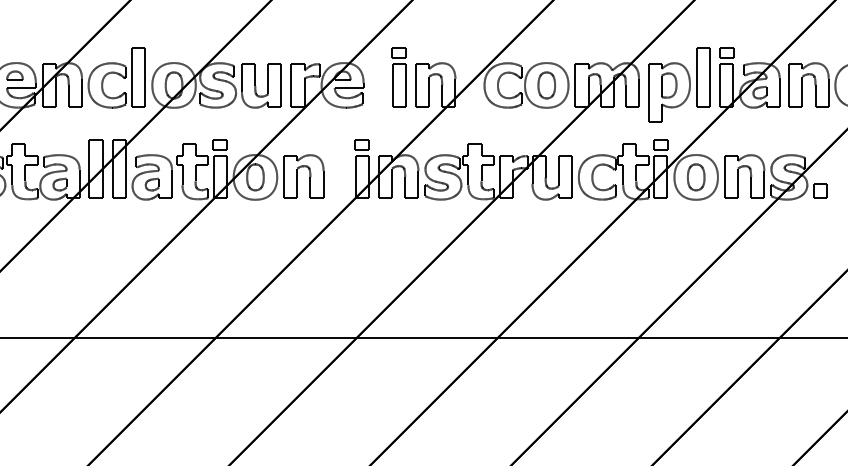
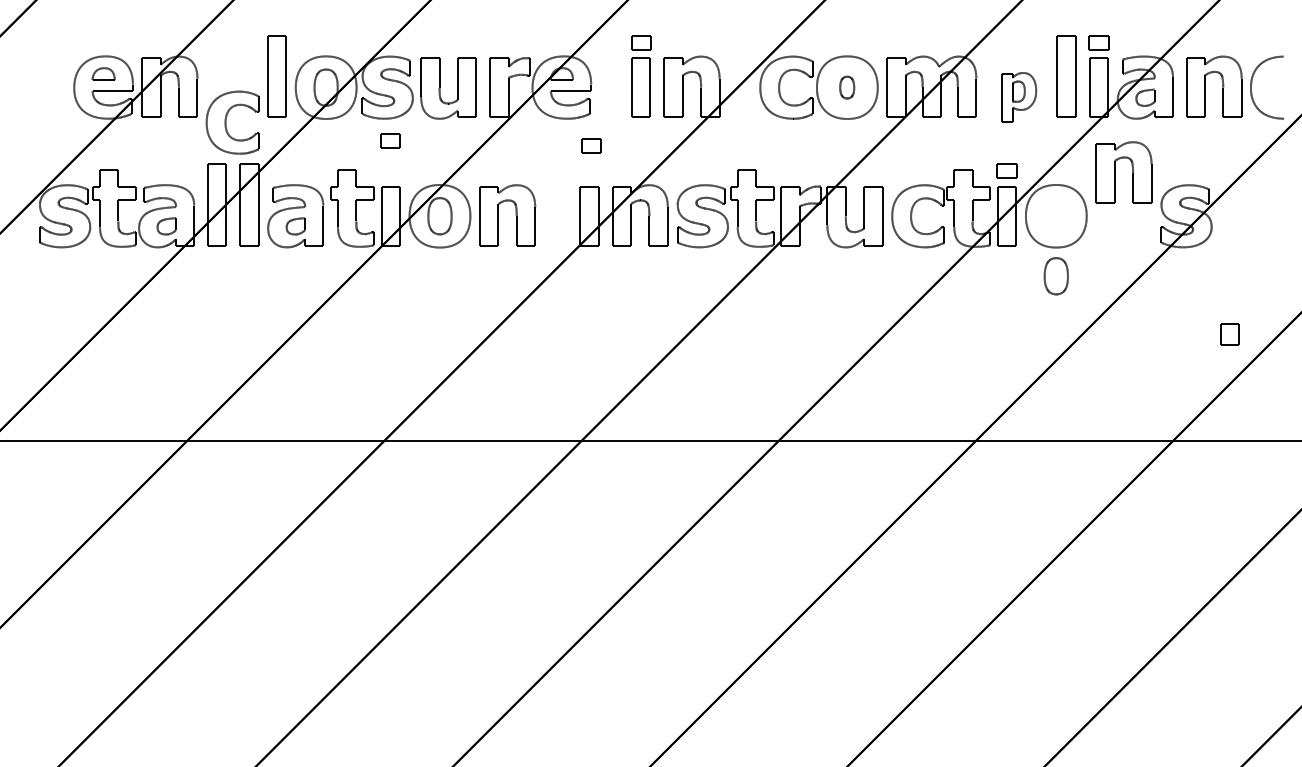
part: (107, 85) -> (232, 122), moved
part: (546, 85) -> (846, 87), size x0.6
part: (669, 92) -> (1018, 97), size x0.6
part: (220, 144) -> (390, 140), moved
part: (362, 144) -> (591, 145), moved
part: (738, 176) -> (1115, 172), moved
part: (695, 177) -> (1055, 276), moved
part: (820, 191) -> (1229, 334), moved

